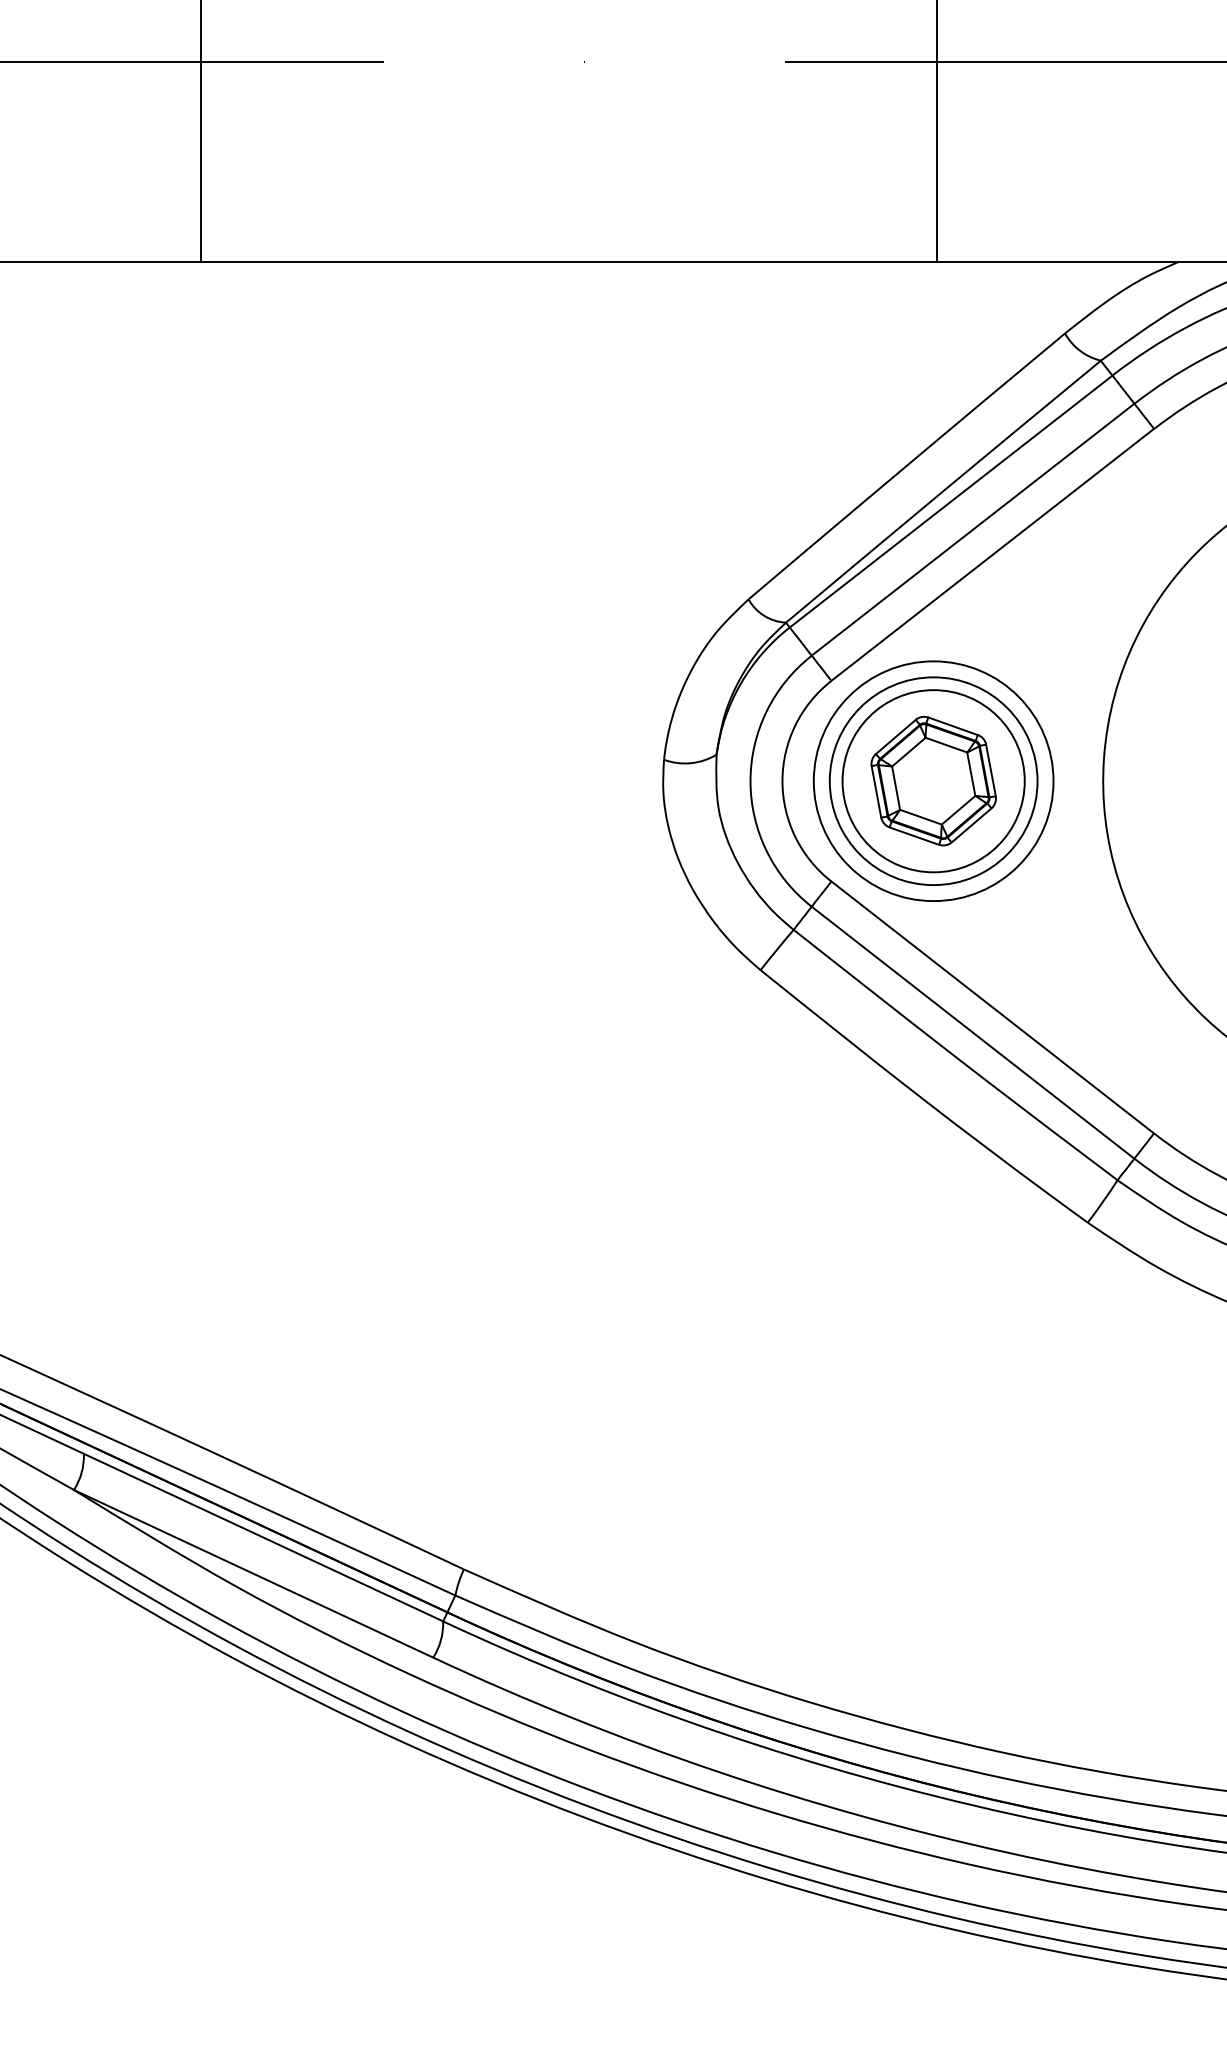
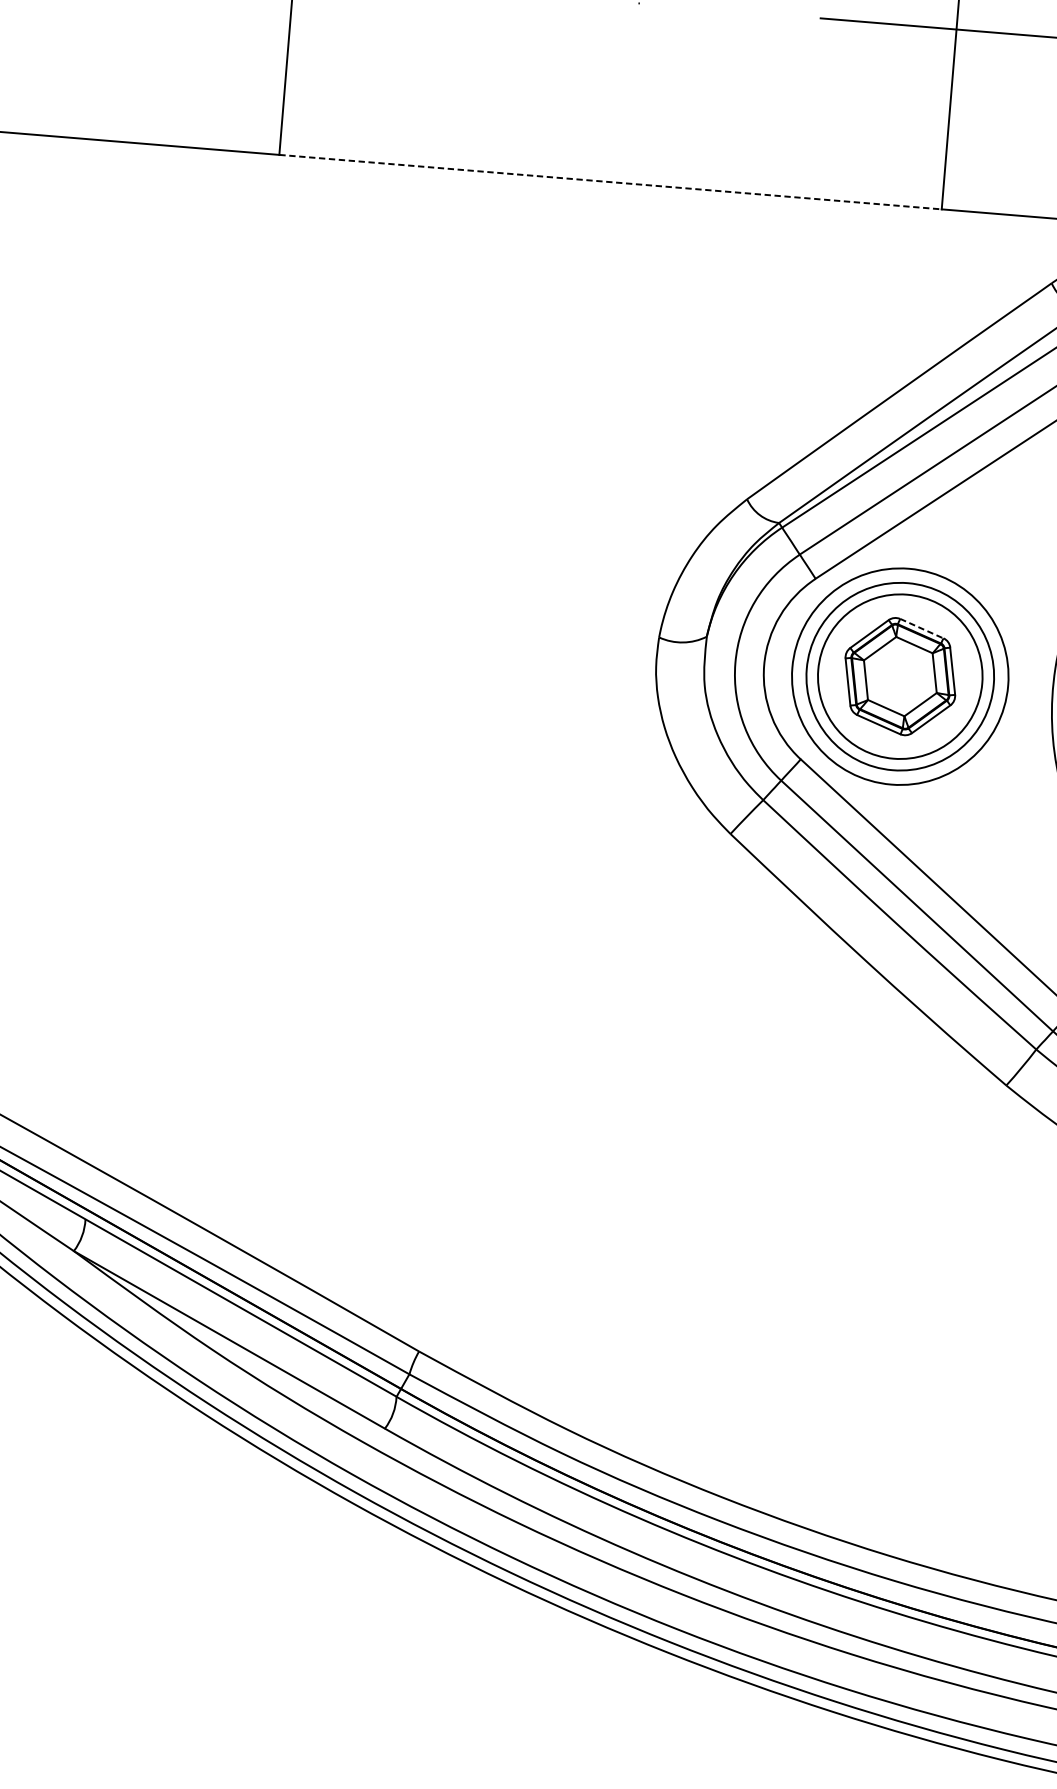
line: (569, 261) -> (610, 181), solid -> dashed
line: (953, 726) -> (922, 628), solid -> dashed

